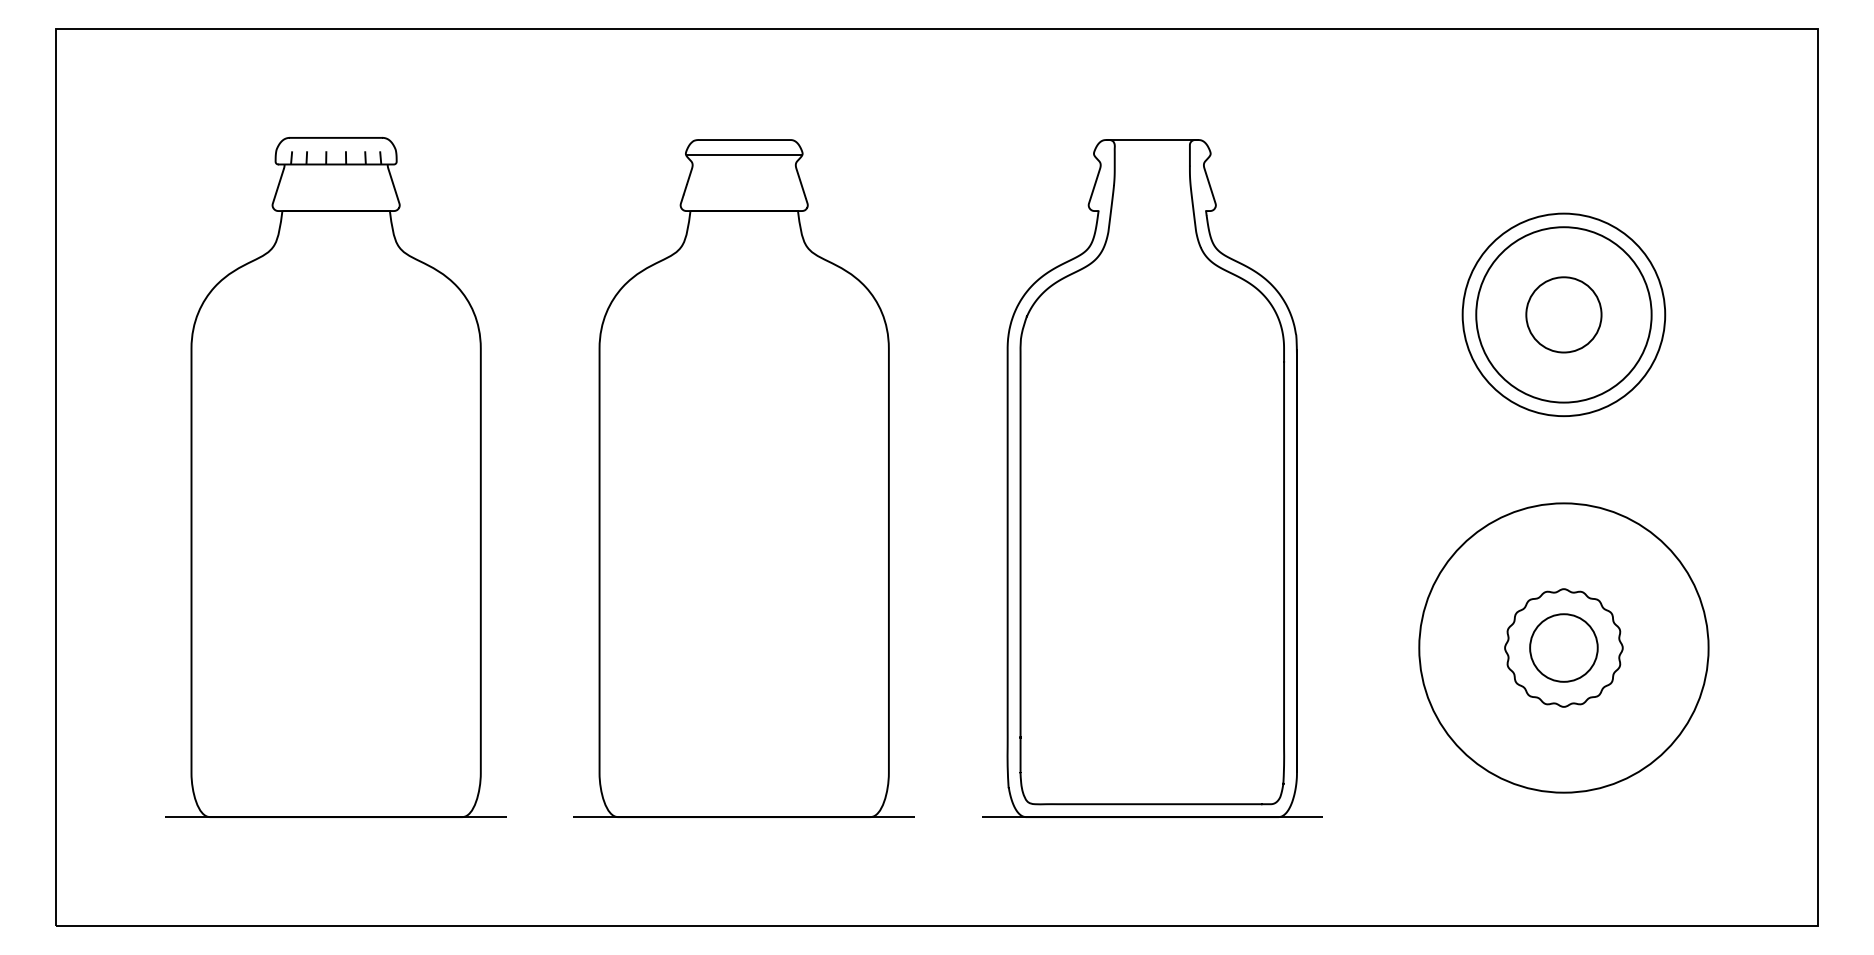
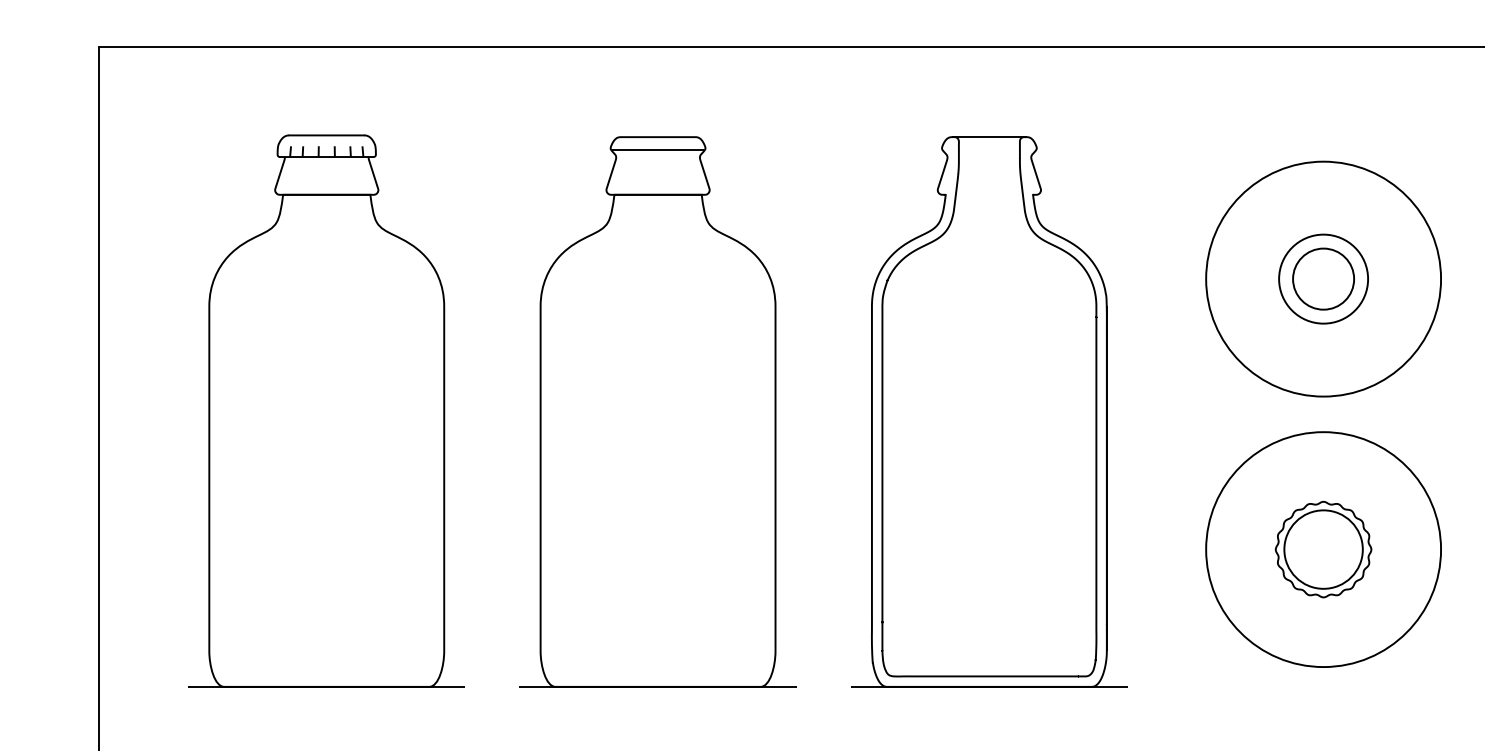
circle: (1563, 314) -> (1323, 278), size x0.62
circle: (1563, 314) -> (1323, 278), size x1.43
circle: (1563, 647) -> (1323, 549), size x1.43

